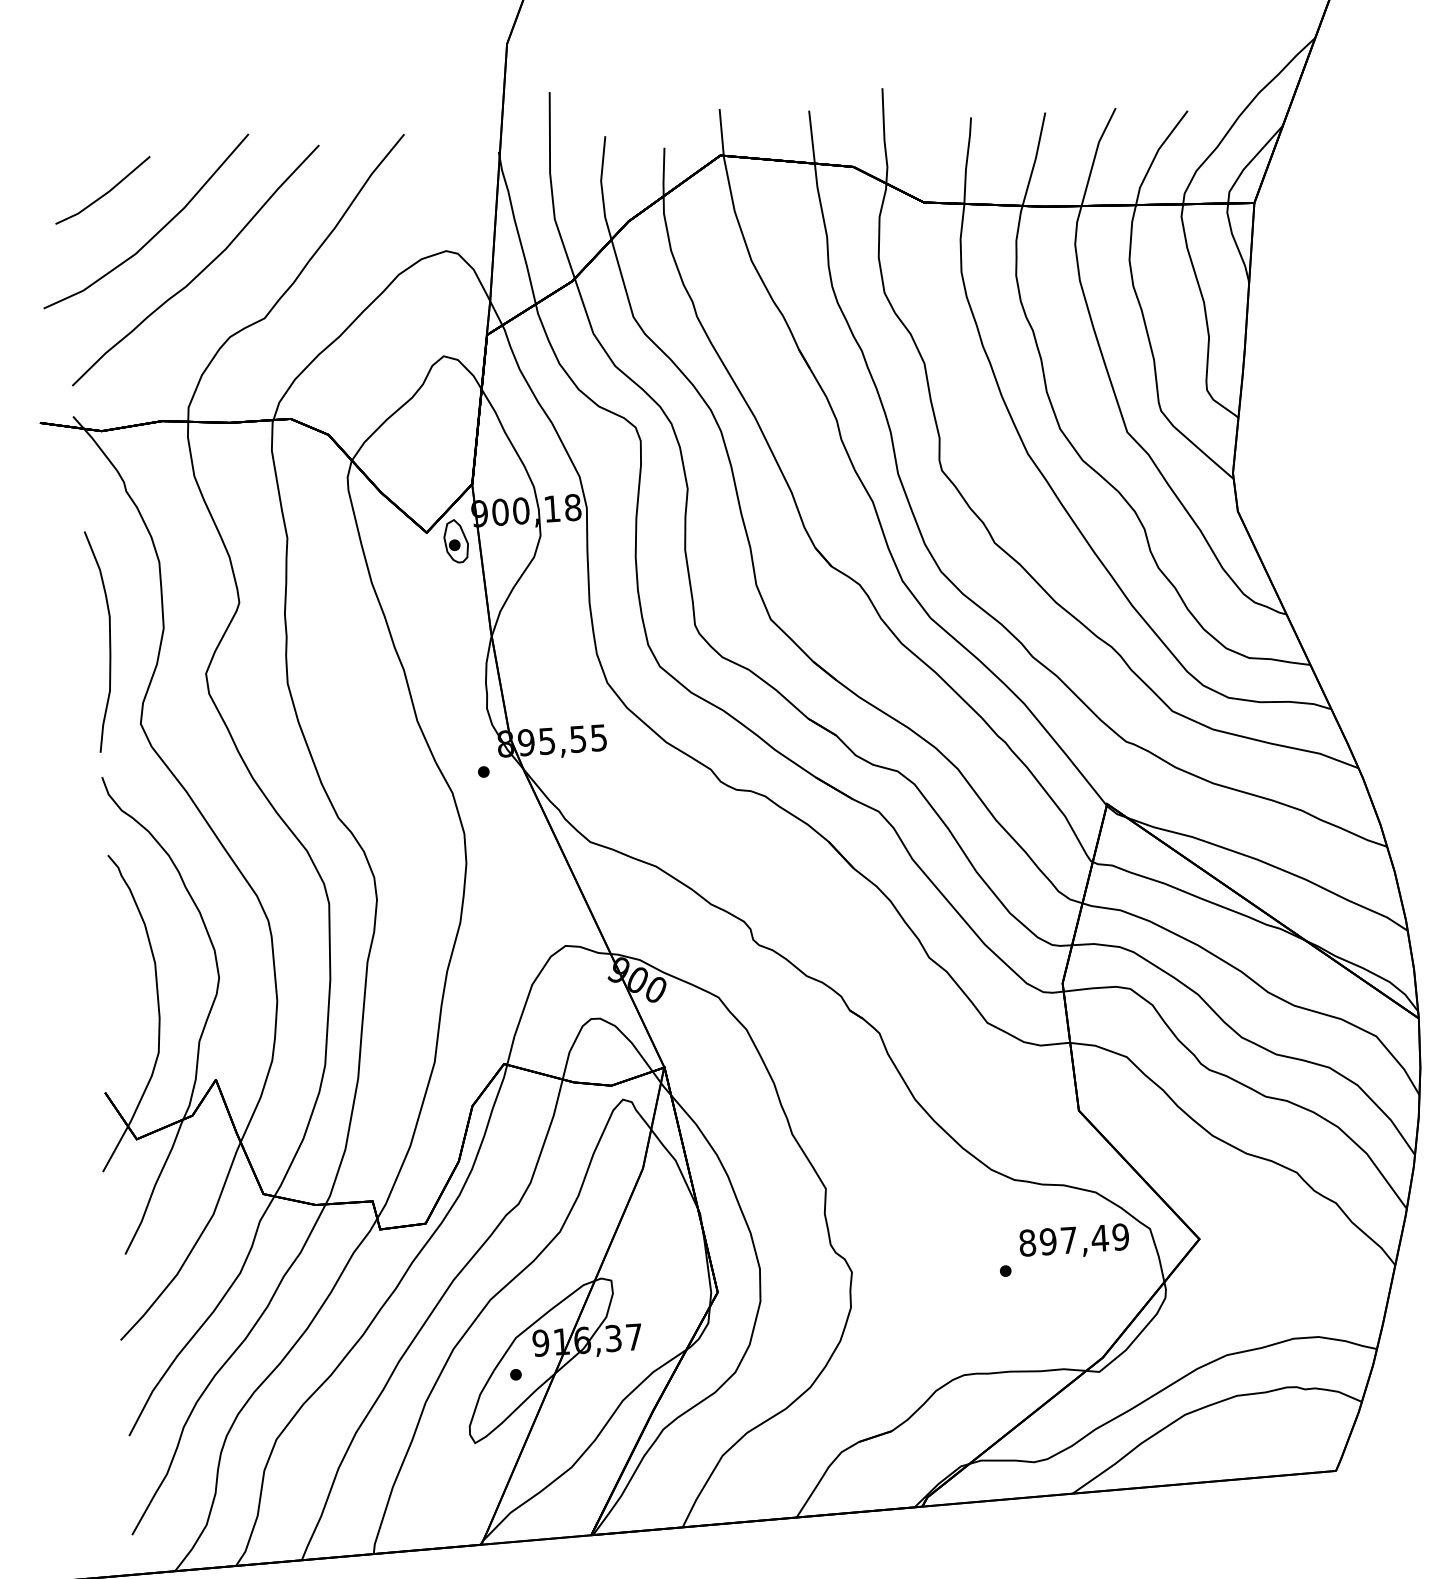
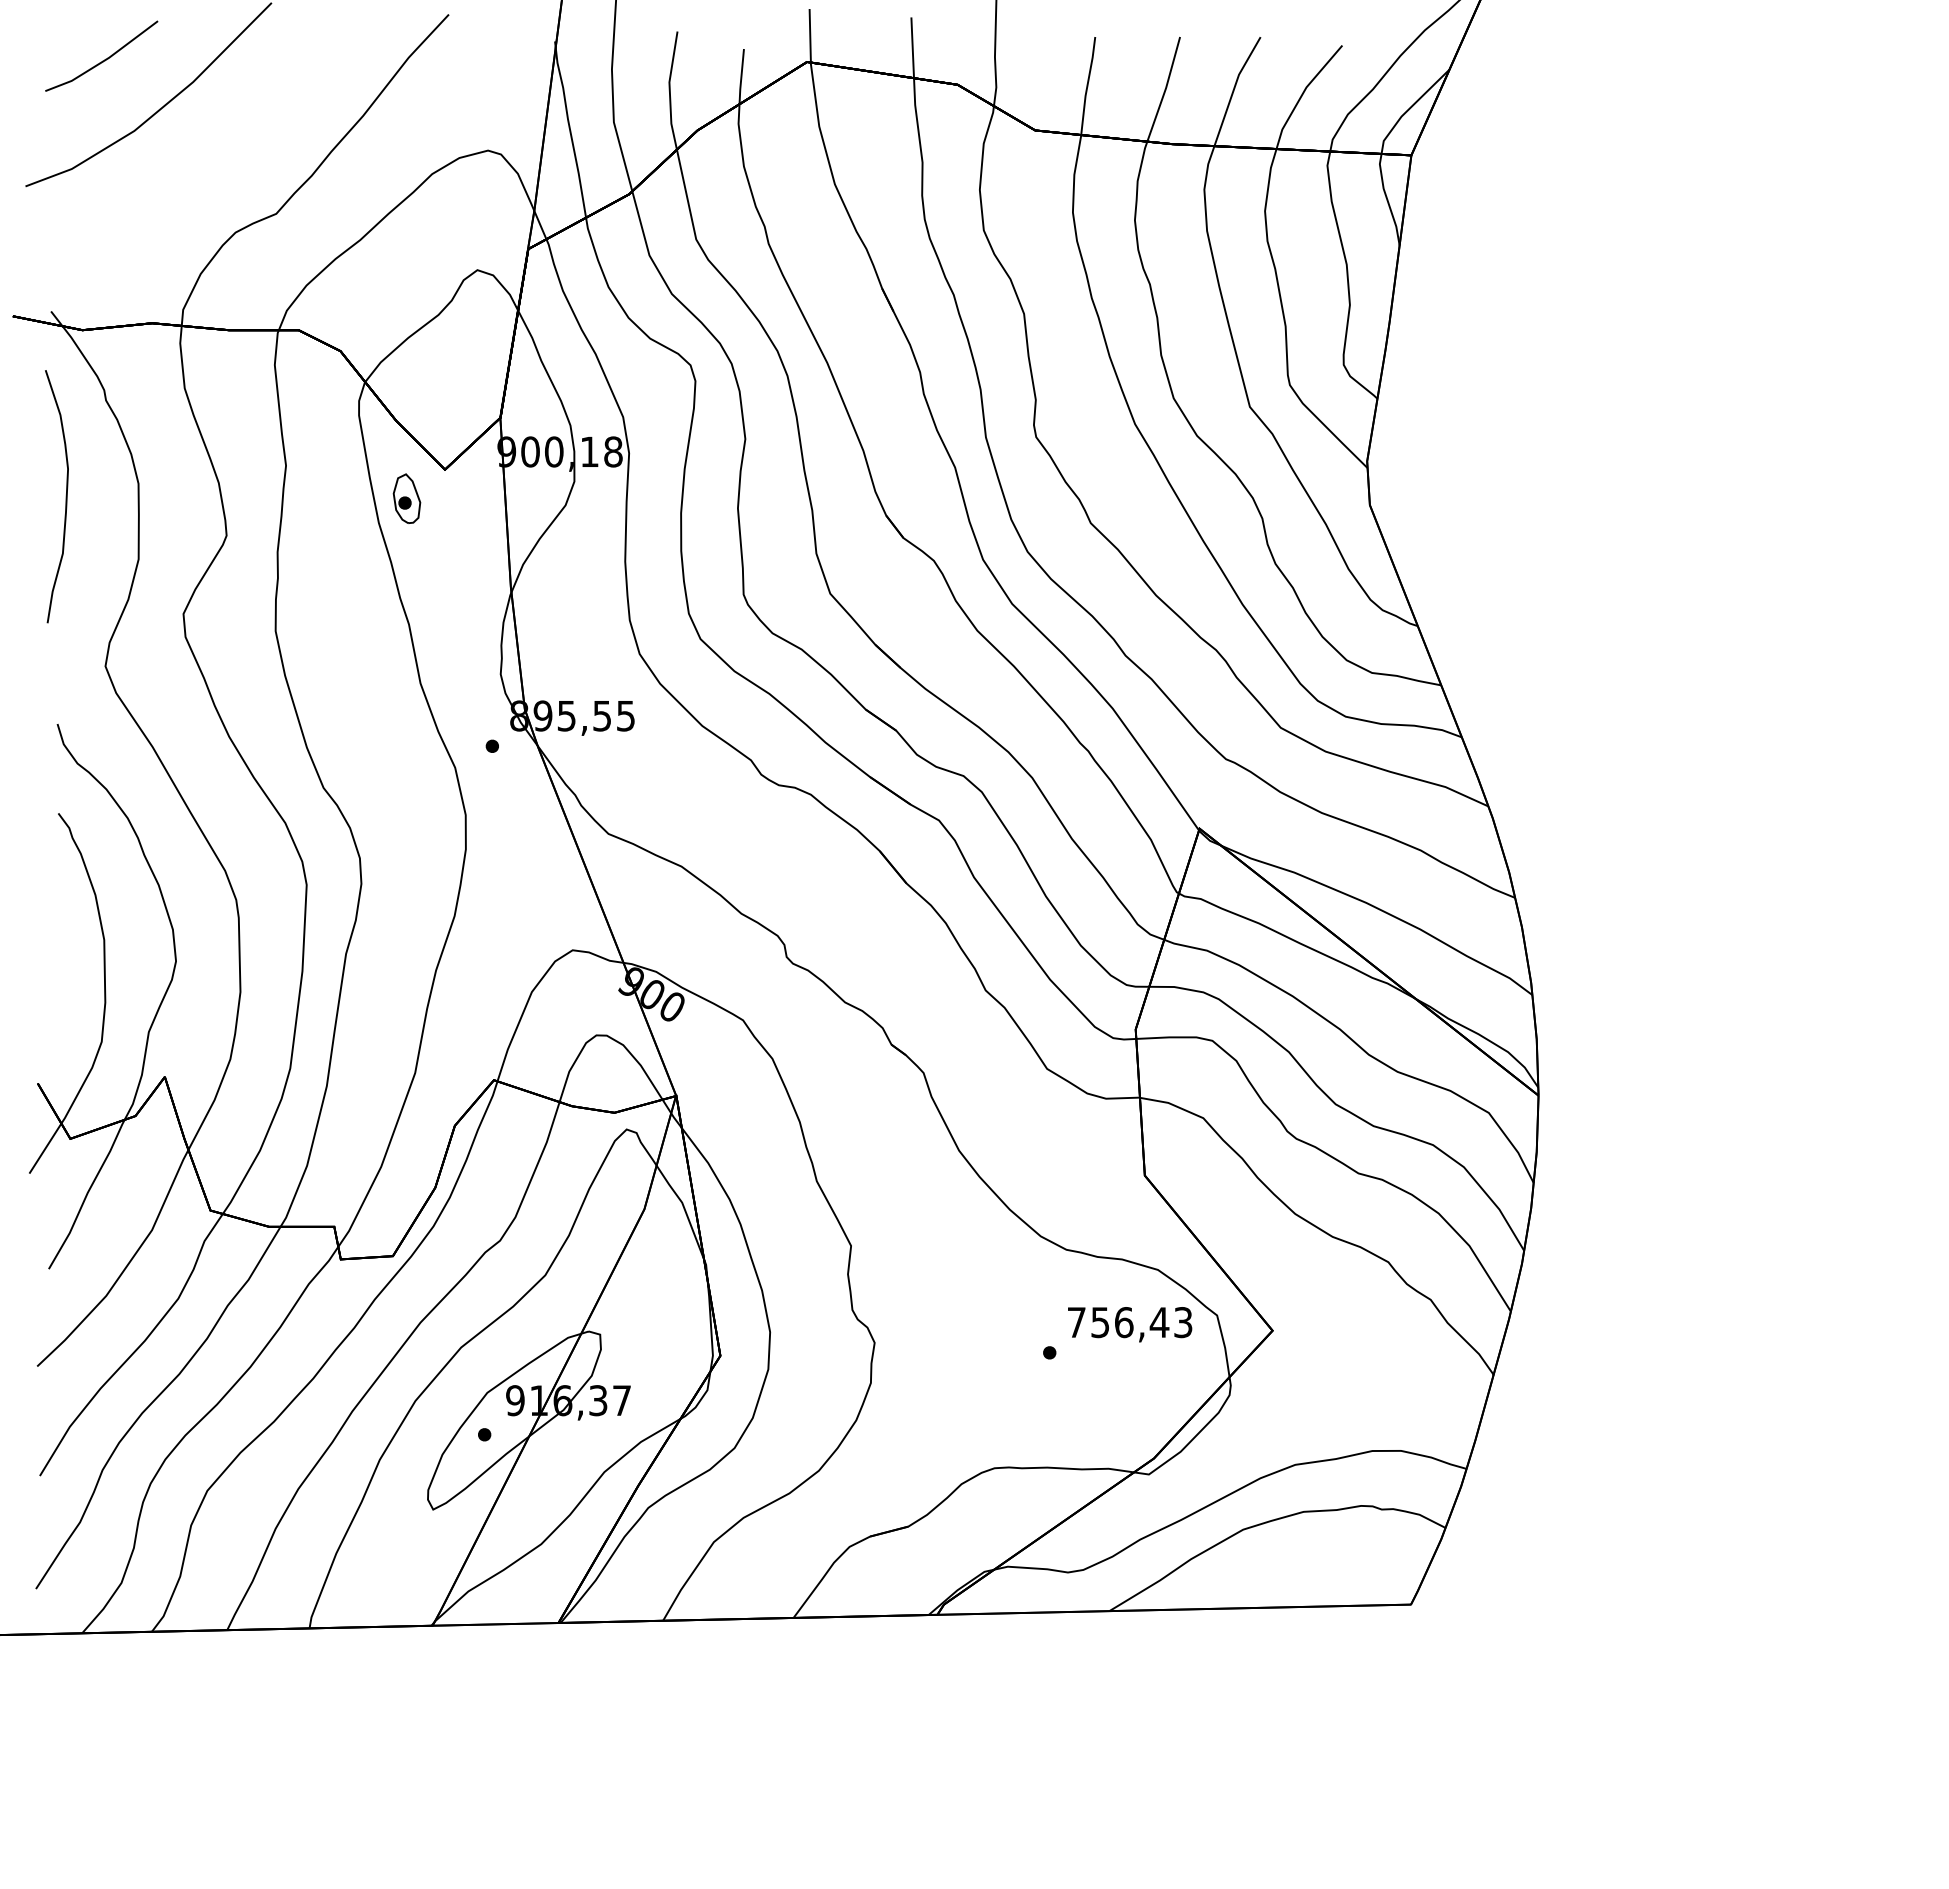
curve: (201, 270) -> (208, 154), removed
part: (455, 541) -> (406, 498), moved
curve: (109, 640) -> (65, 496), moved
text: (1073, 1240) -> (1129, 1322), 897,49 -> 756,43

